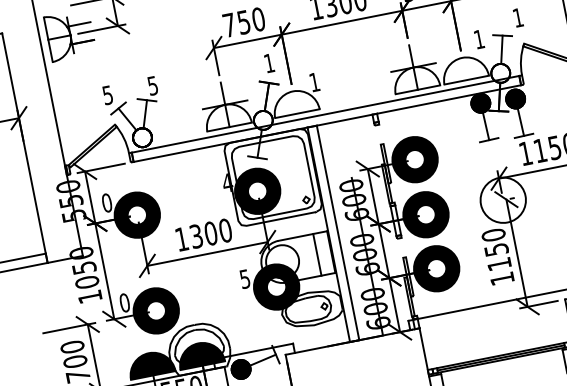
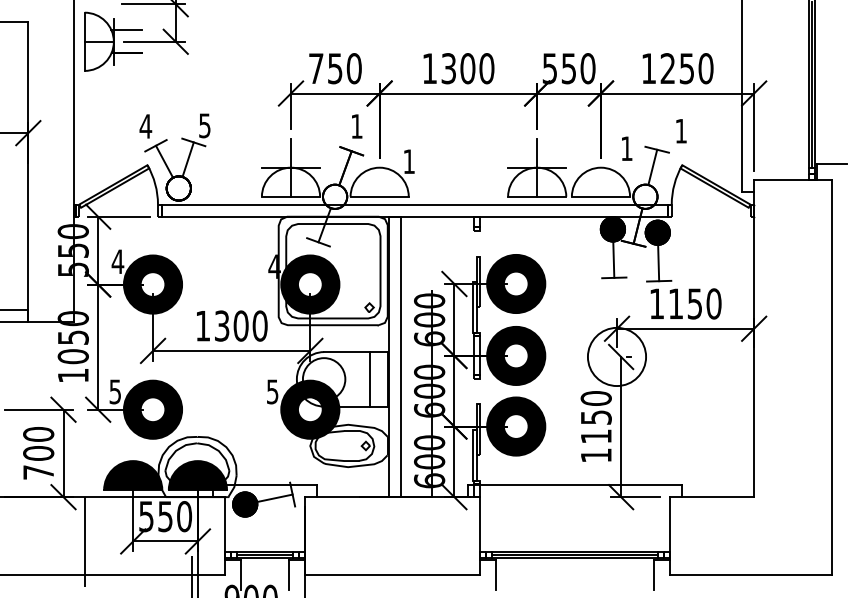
text: (107, 95) -> (145, 126), 5 -> 4
text: (106, 202) -> (117, 261), 0 -> 4
text: (124, 302) -> (115, 391), 0 -> 5

